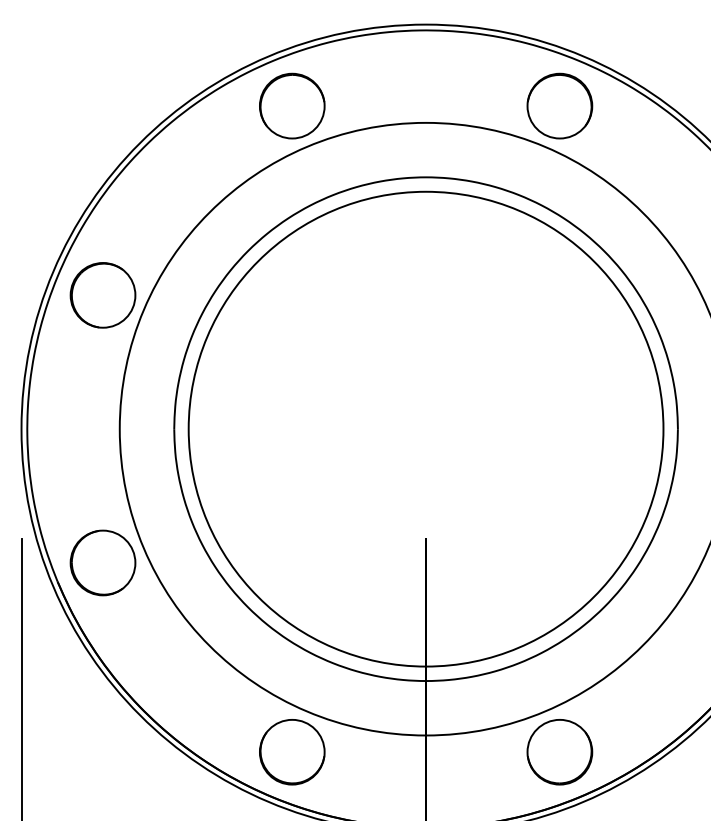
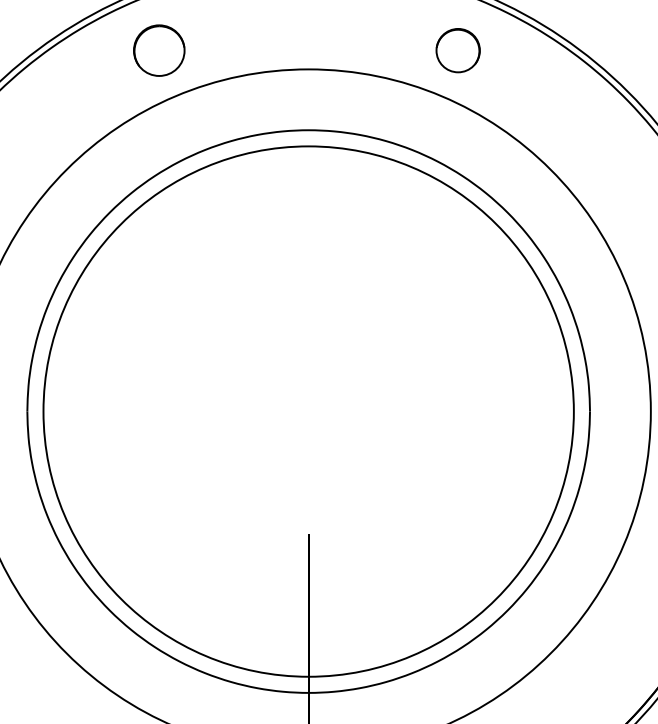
part: (292, 105) -> (159, 49), size x0.7
part: (559, 105) -> (457, 49), size x0.6

